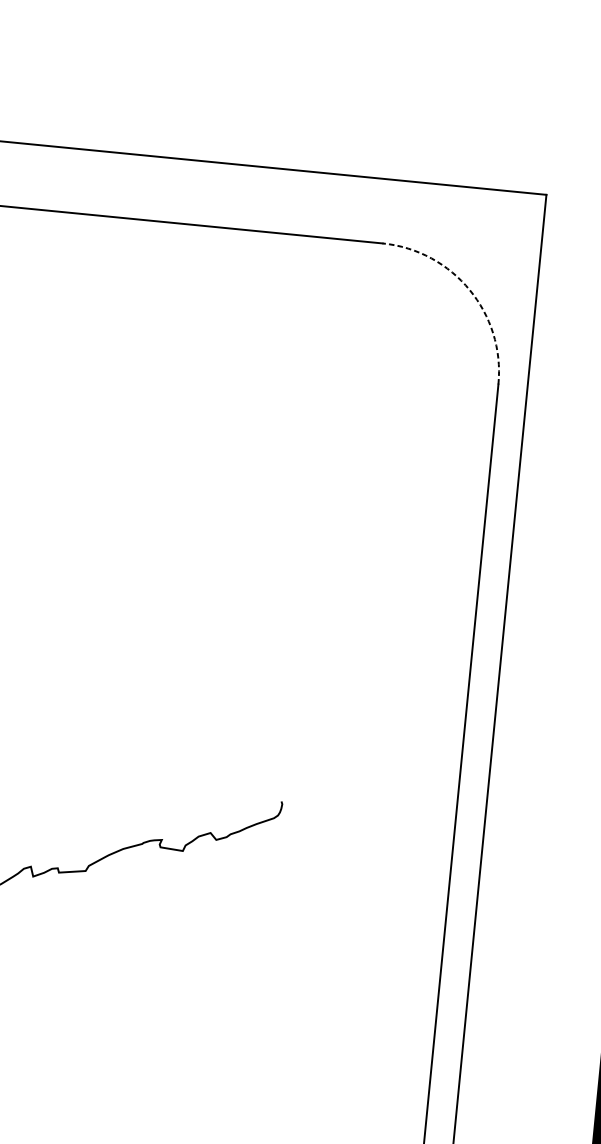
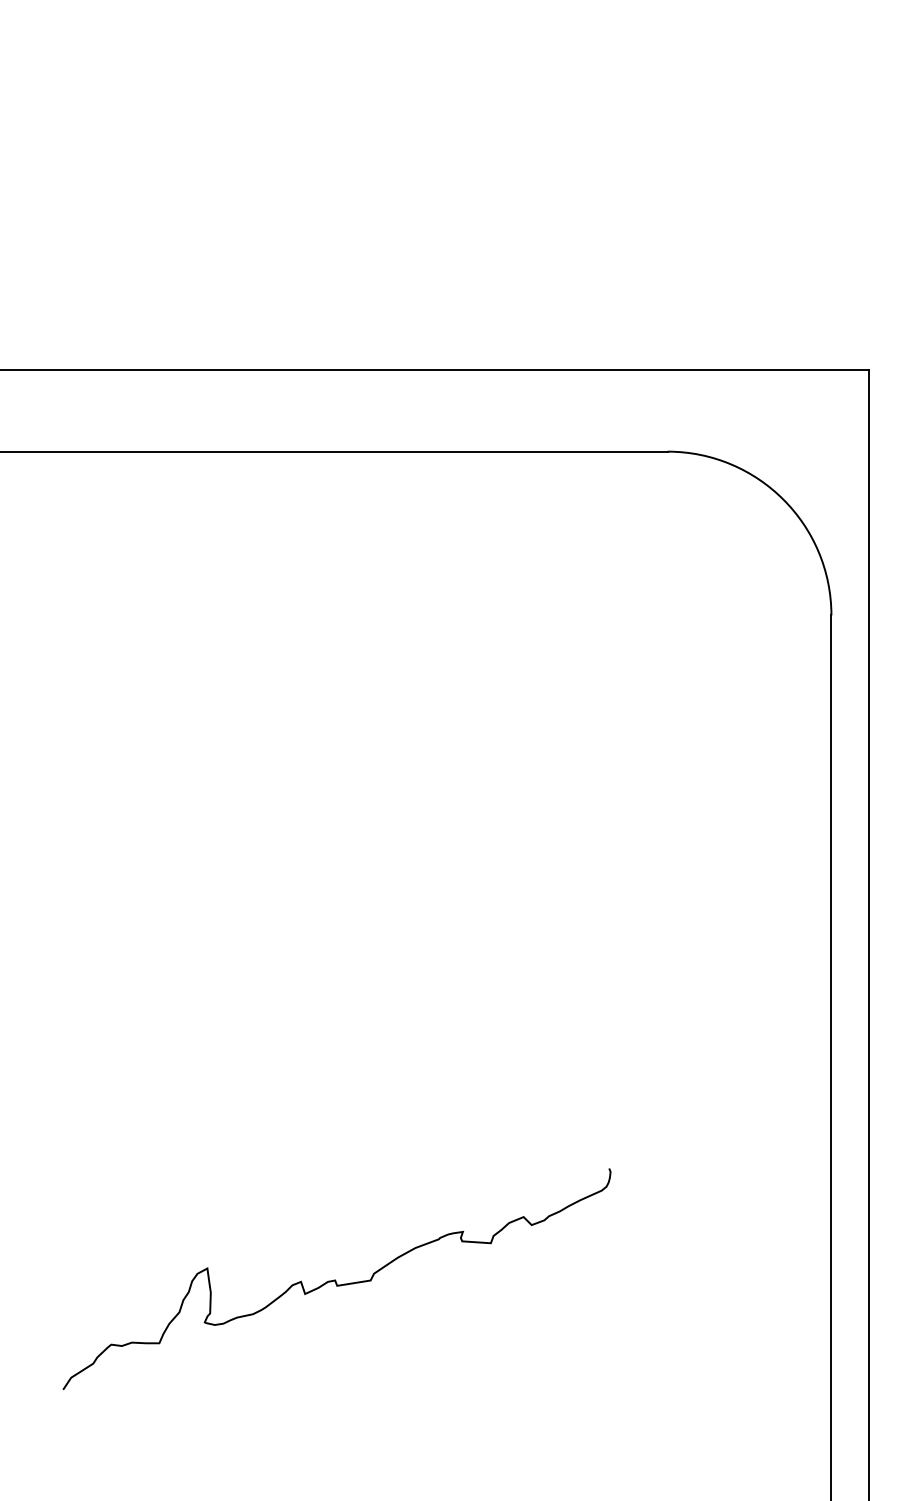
arc: (469, 289) -> (783, 499), dashed -> solid

